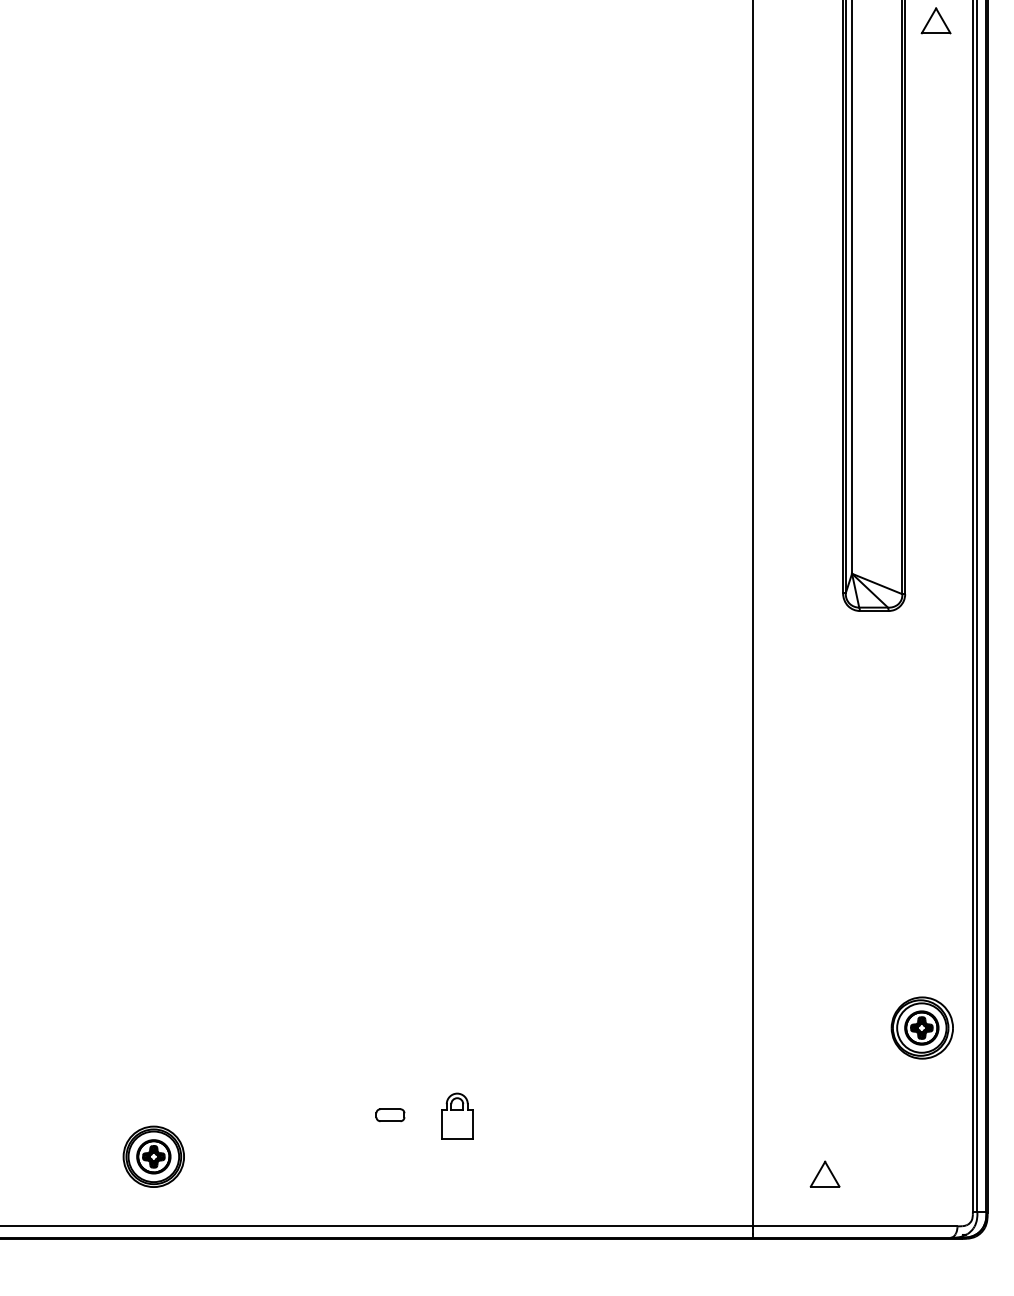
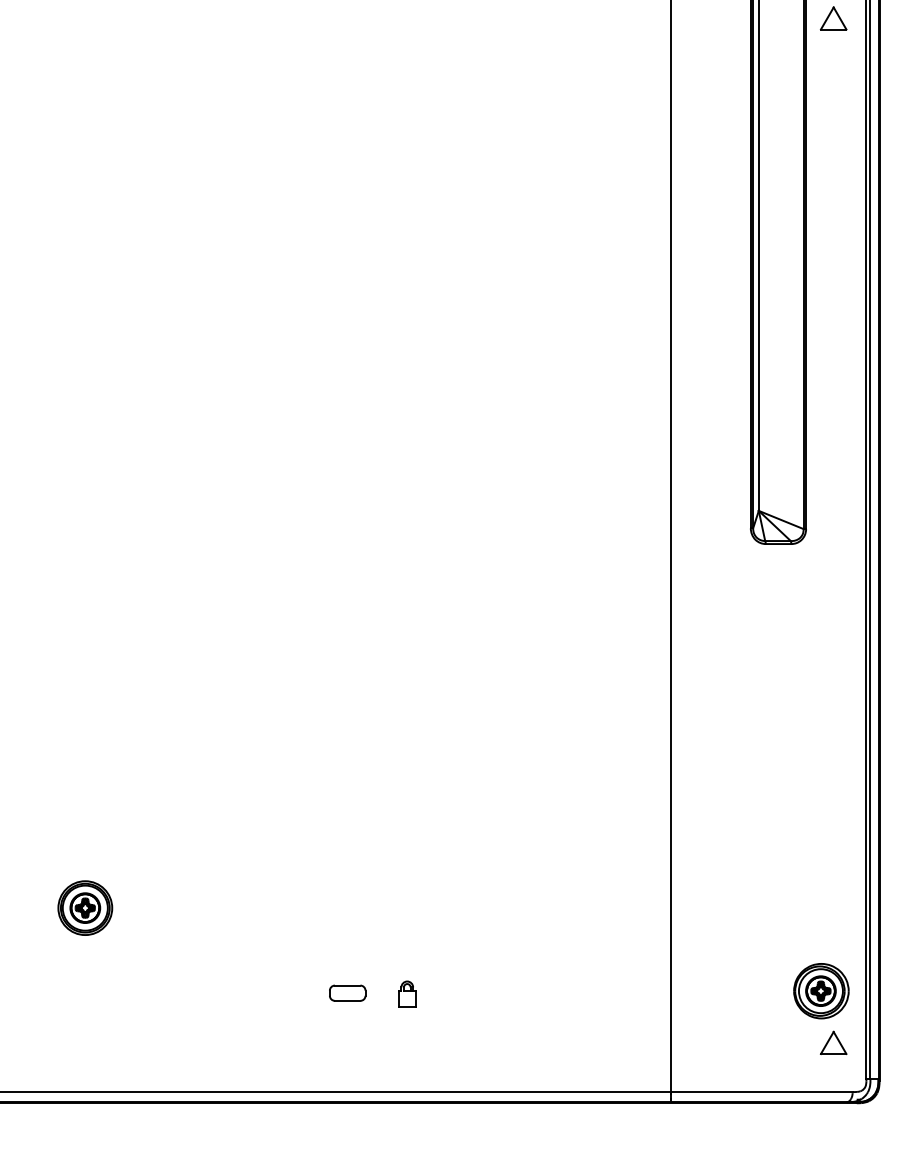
part: (921, 1027) -> (820, 990), moved
part: (390, 1114) -> (347, 992), size x1.43
part: (457, 1116) -> (407, 994), size x0.62
part: (153, 1156) -> (85, 907), moved
part: (824, 1173) -> (833, 1042), moved

